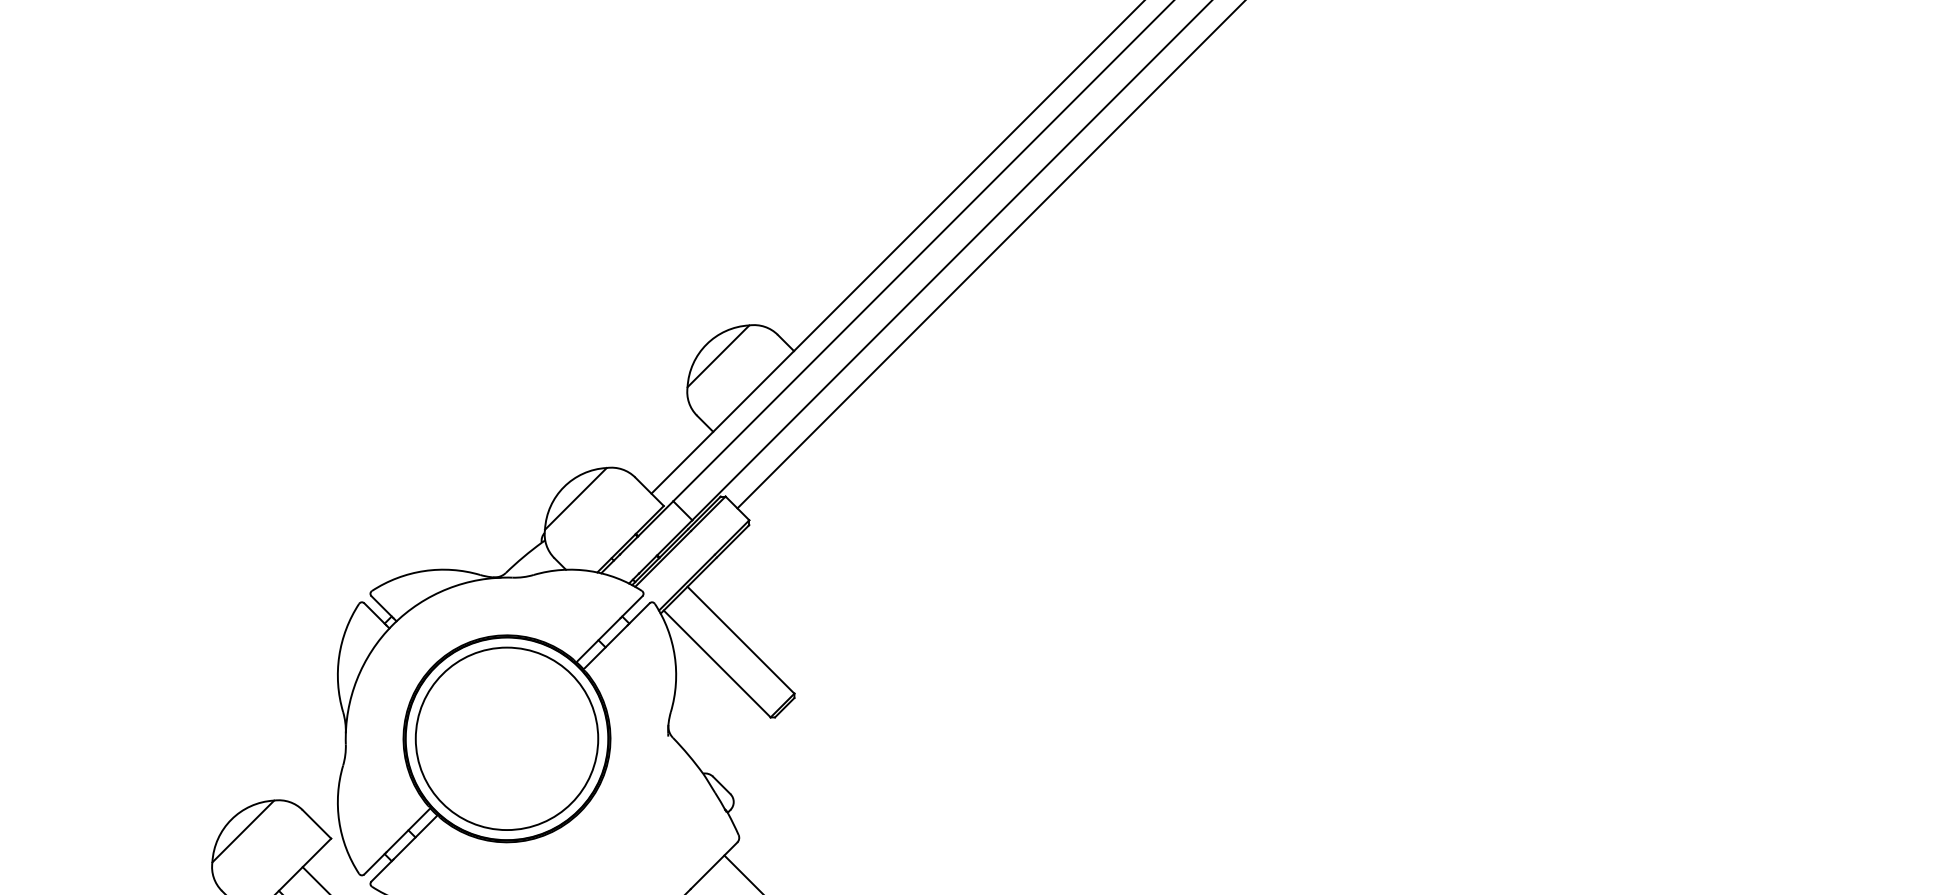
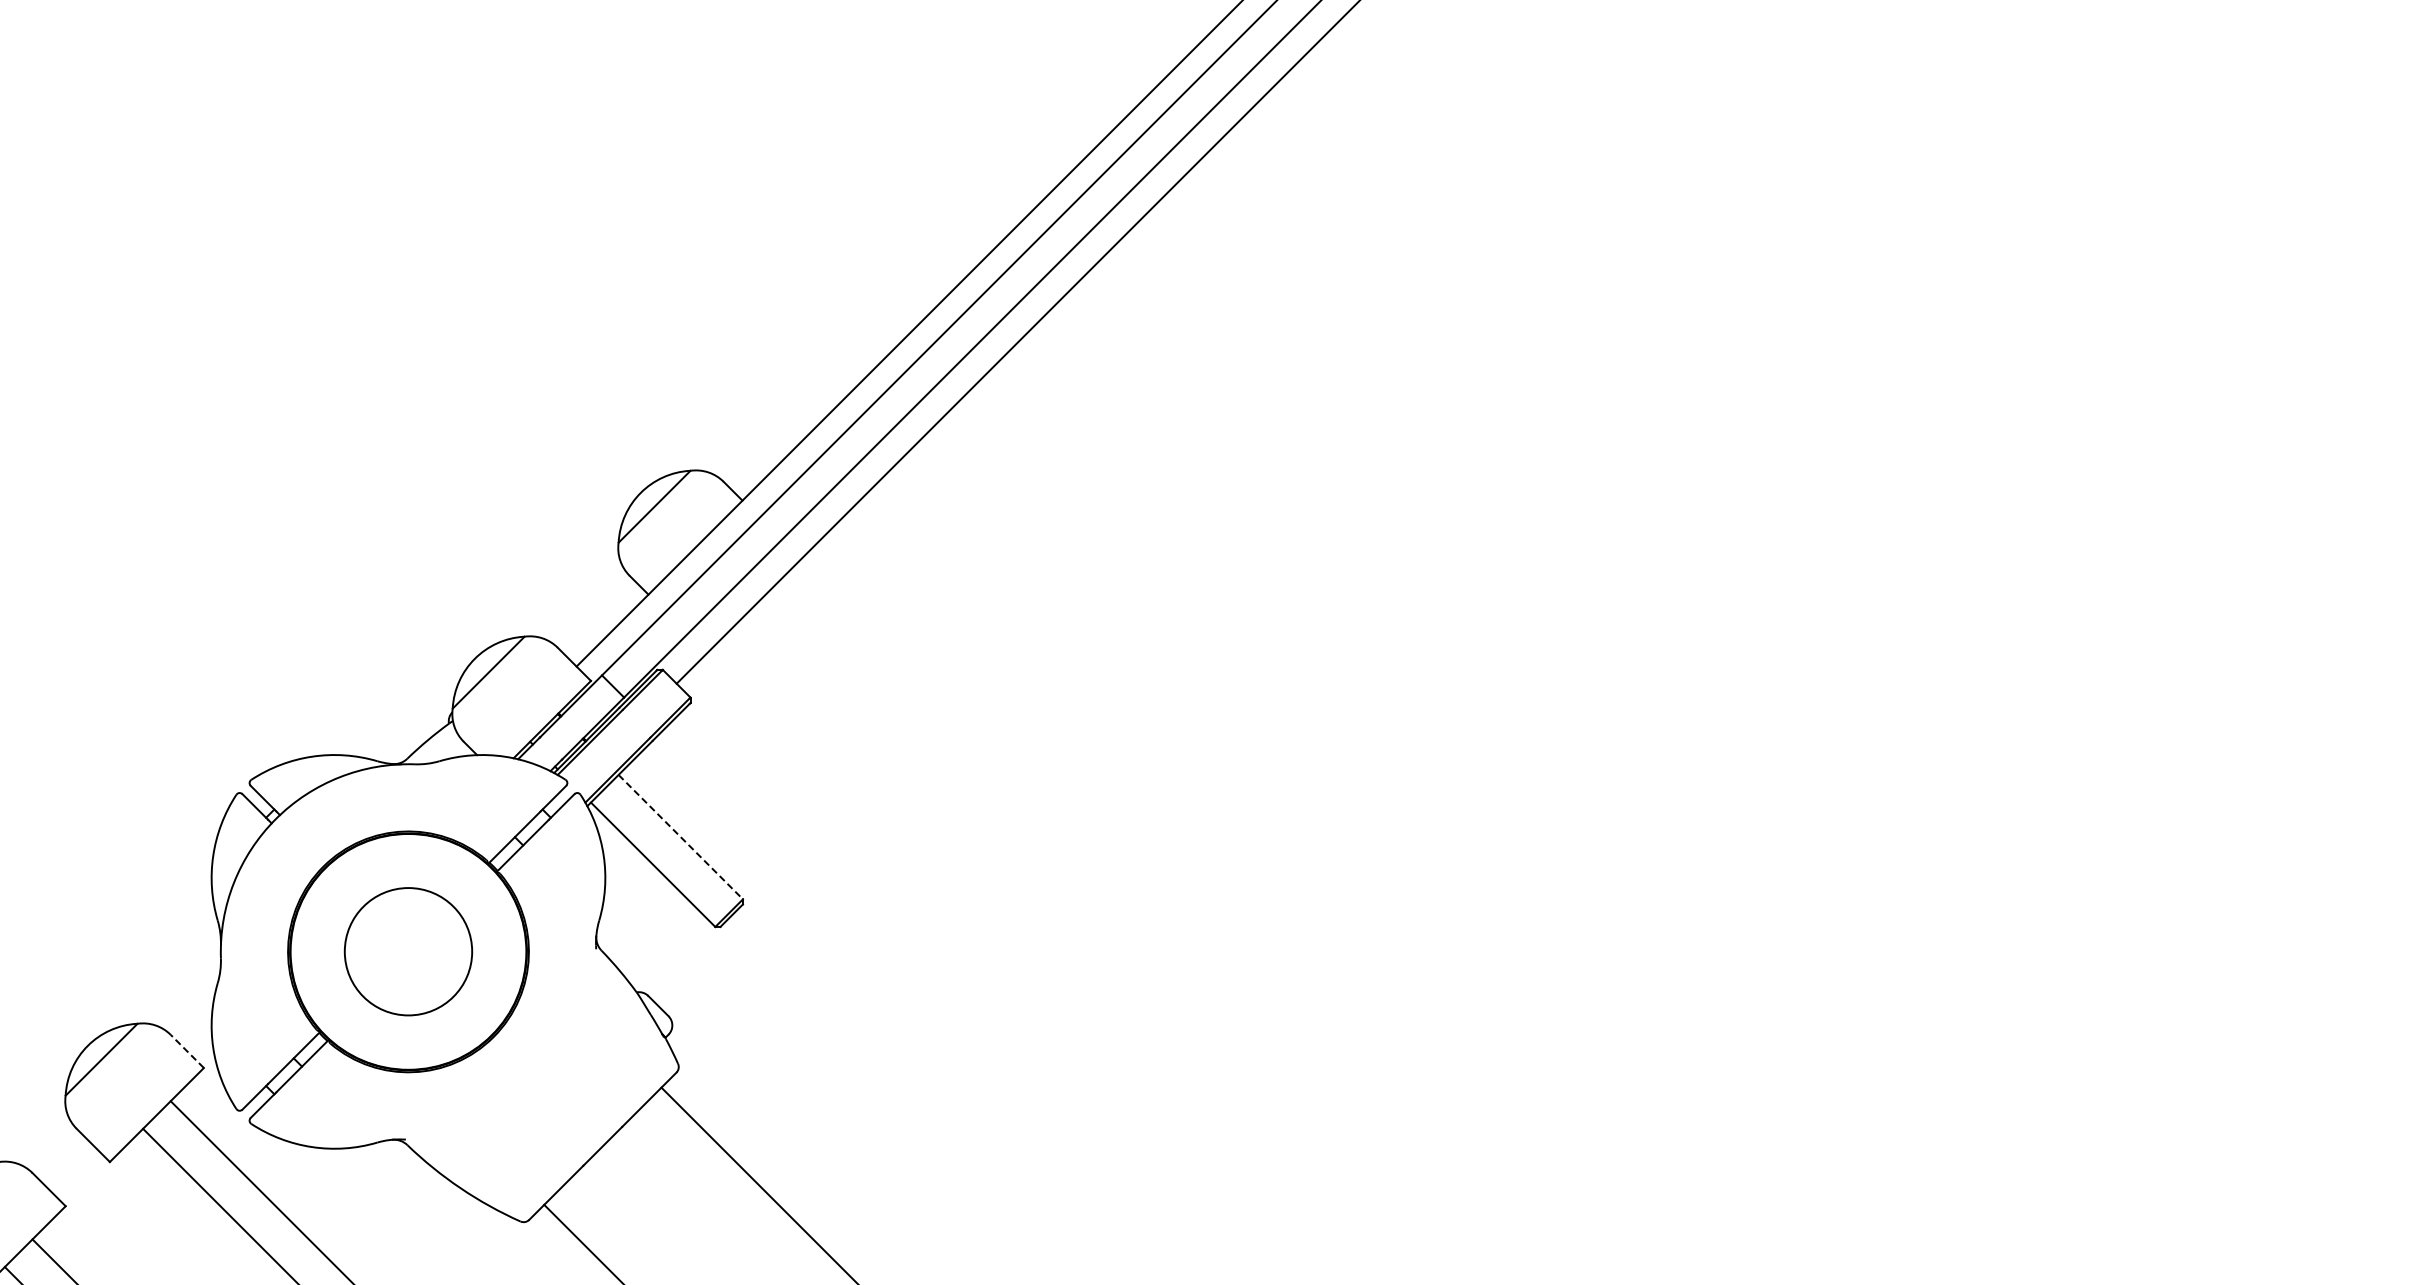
line: (740, 640) -> (680, 837), solid -> dashed
circle: (507, 738) -> (408, 951), size x0.6
line: (316, 824) -> (186, 1051), solid -> dashed

